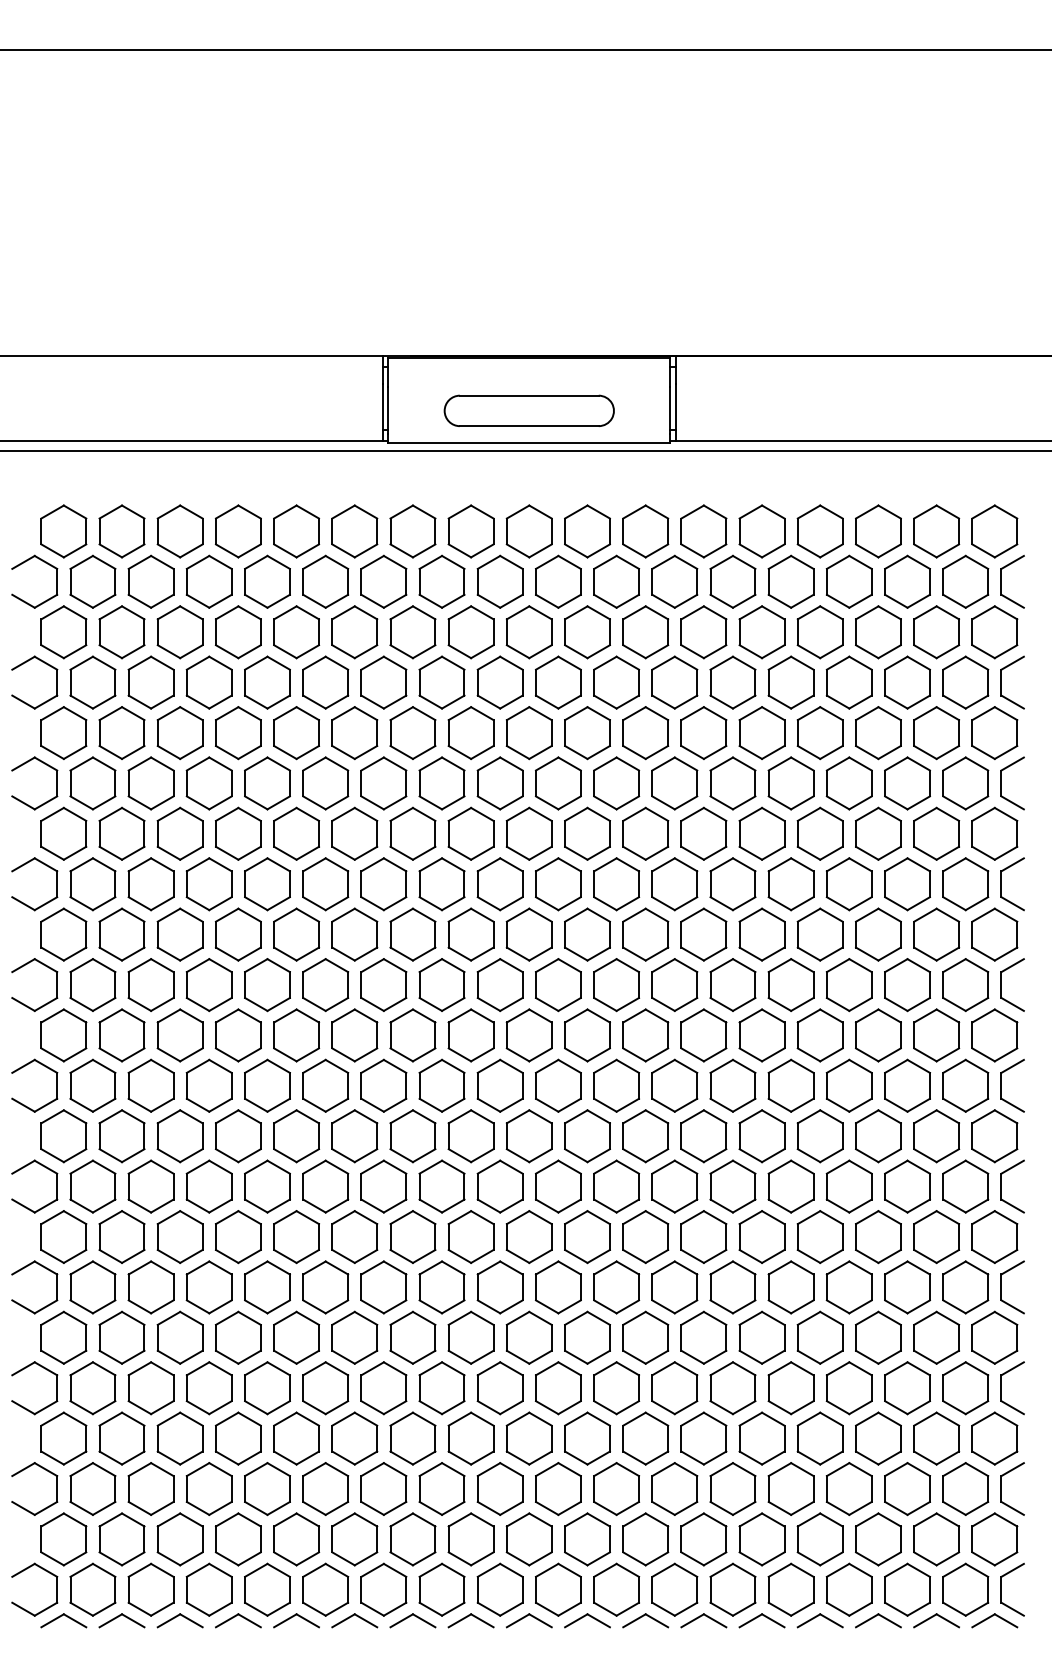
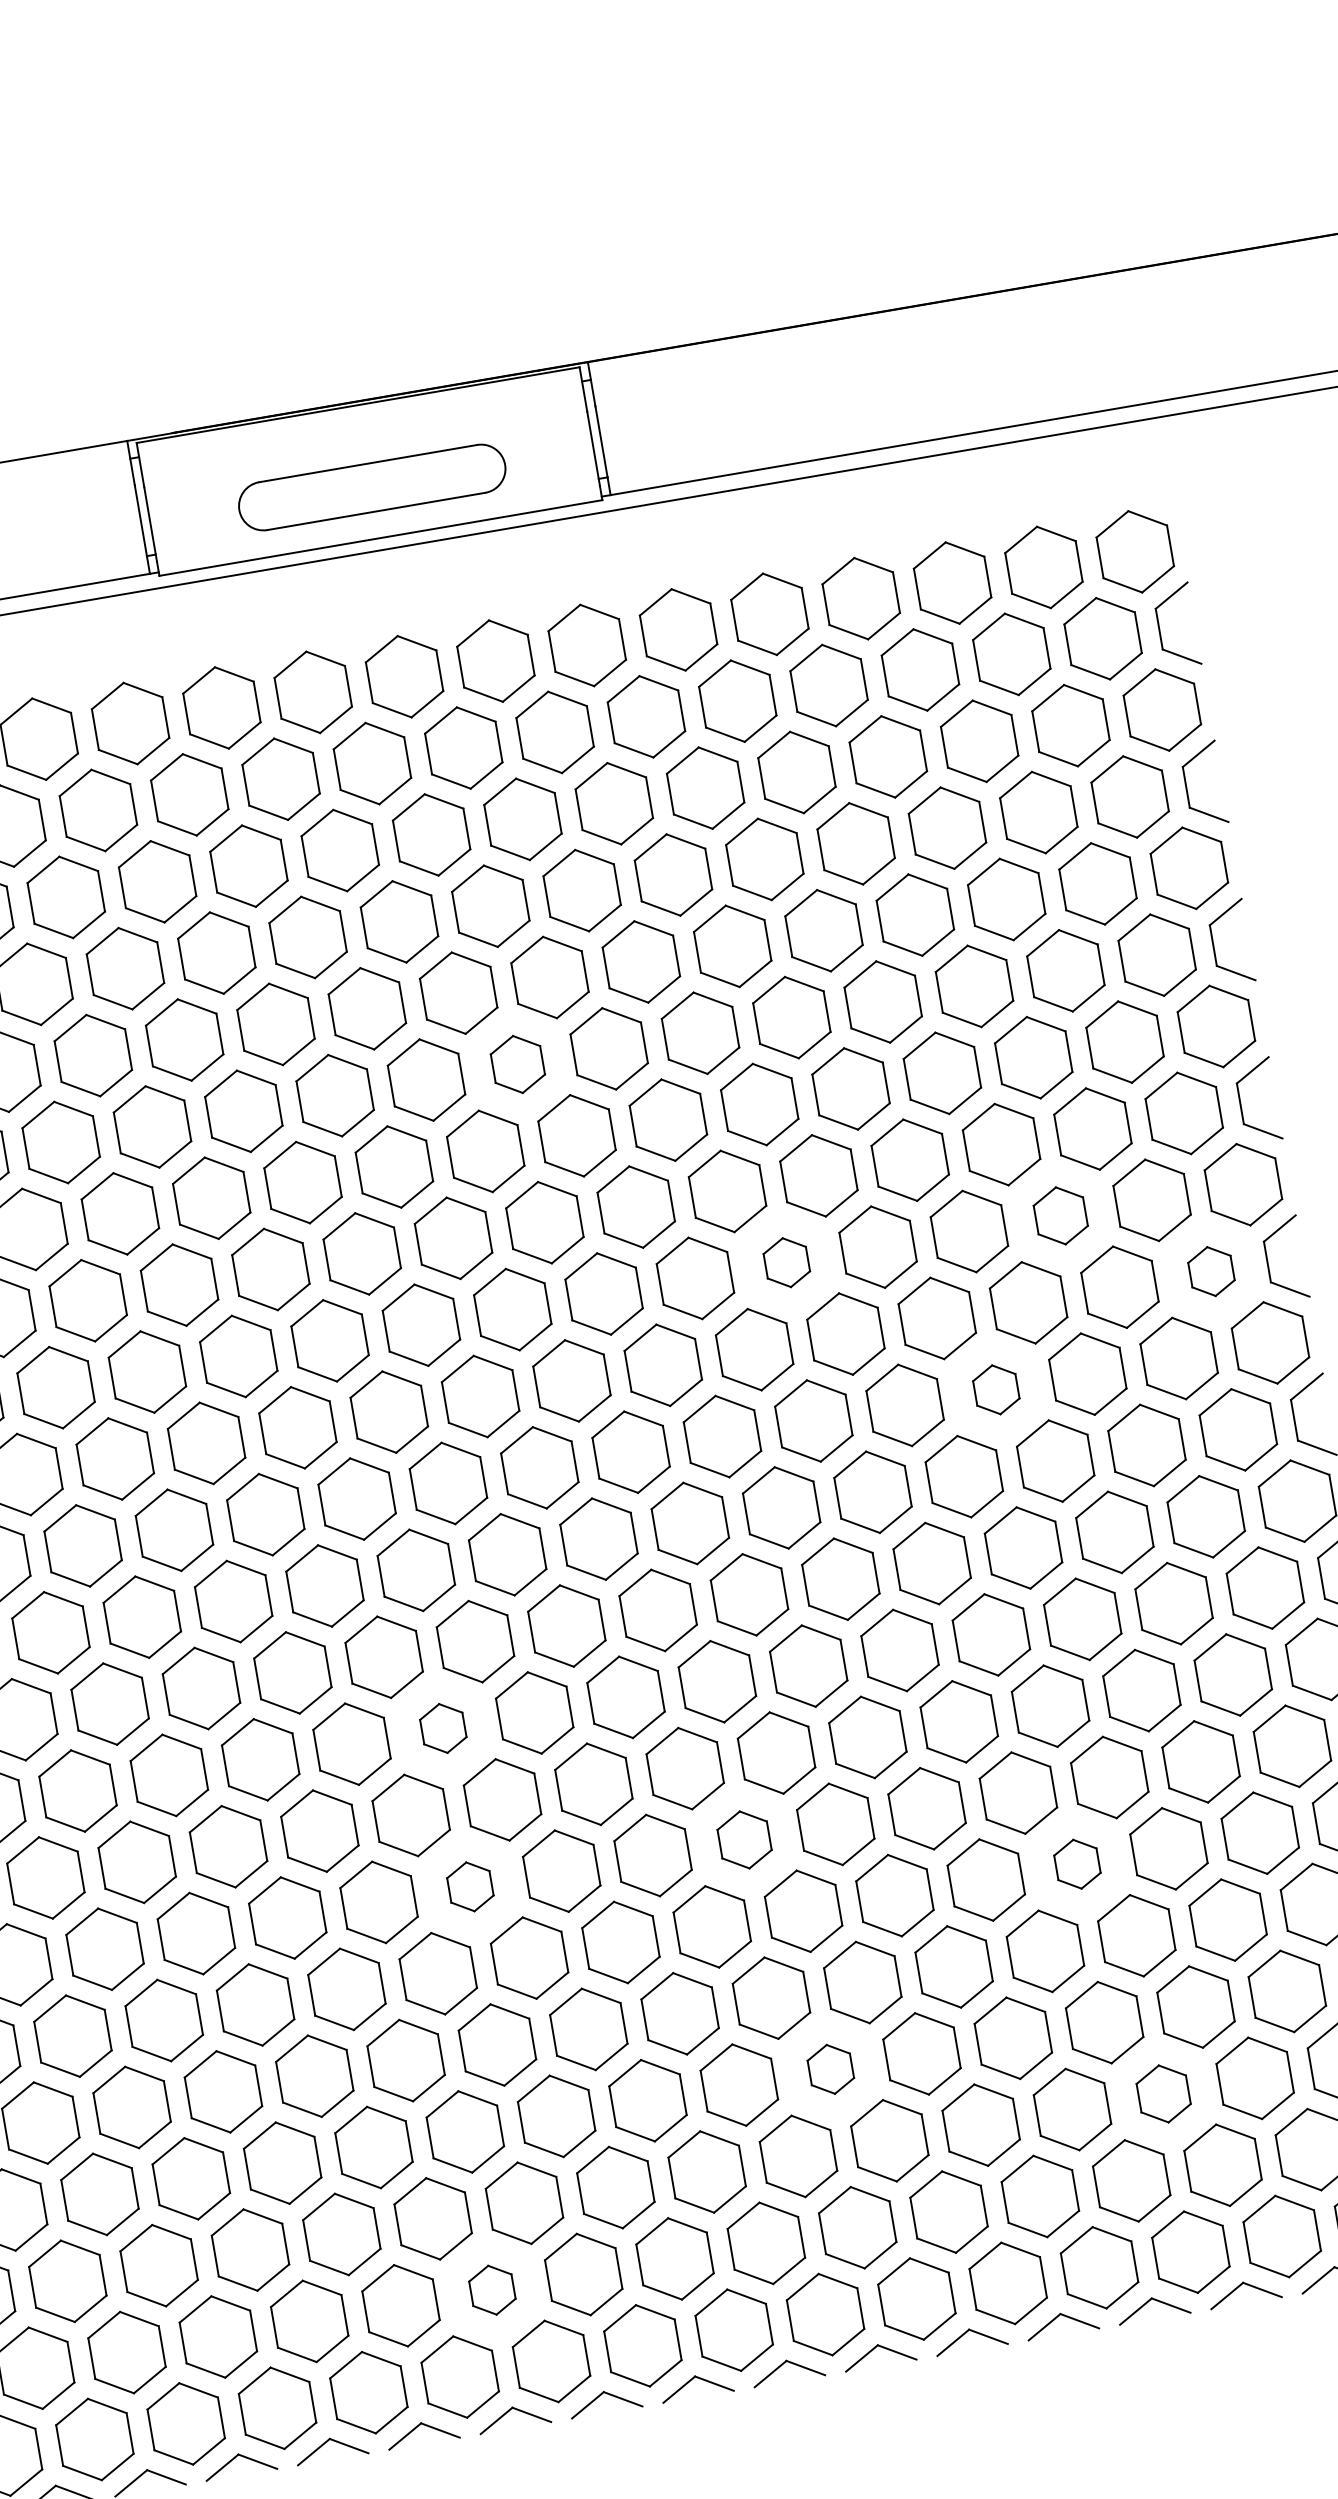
part: (558, 783) -> (518, 1064), size x0.7
part: (703, 934) -> (786, 1262), size x0.6
part: (878, 934) -> (1060, 1215), size x0.7
part: (965, 984) -> (1210, 1270), size x0.6
part: (819, 1035) -> (995, 1390), size x0.6
part: (441, 1186) -> (442, 1728), size x0.6
part: (441, 1287) -> (469, 1887), size x0.6
part: (616, 1287) -> (744, 1840), size x0.7
part: (819, 1337) -> (1076, 1864), size x0.6
part: (645, 1438) -> (830, 2069), size x0.6
part: (848, 1488) -> (1162, 2093), size x0.7
part: (412, 1539) -> (491, 2290), size x0.6

